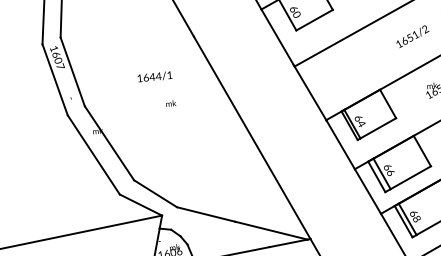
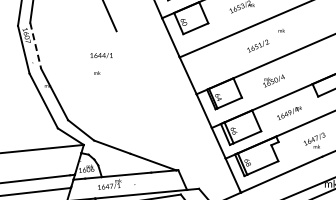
line: (72, 71) -> (35, 45), solid -> dashed
text: (154, 76) -> (101, 55), moved
line: (252, 137) -> (147, 100), removed

